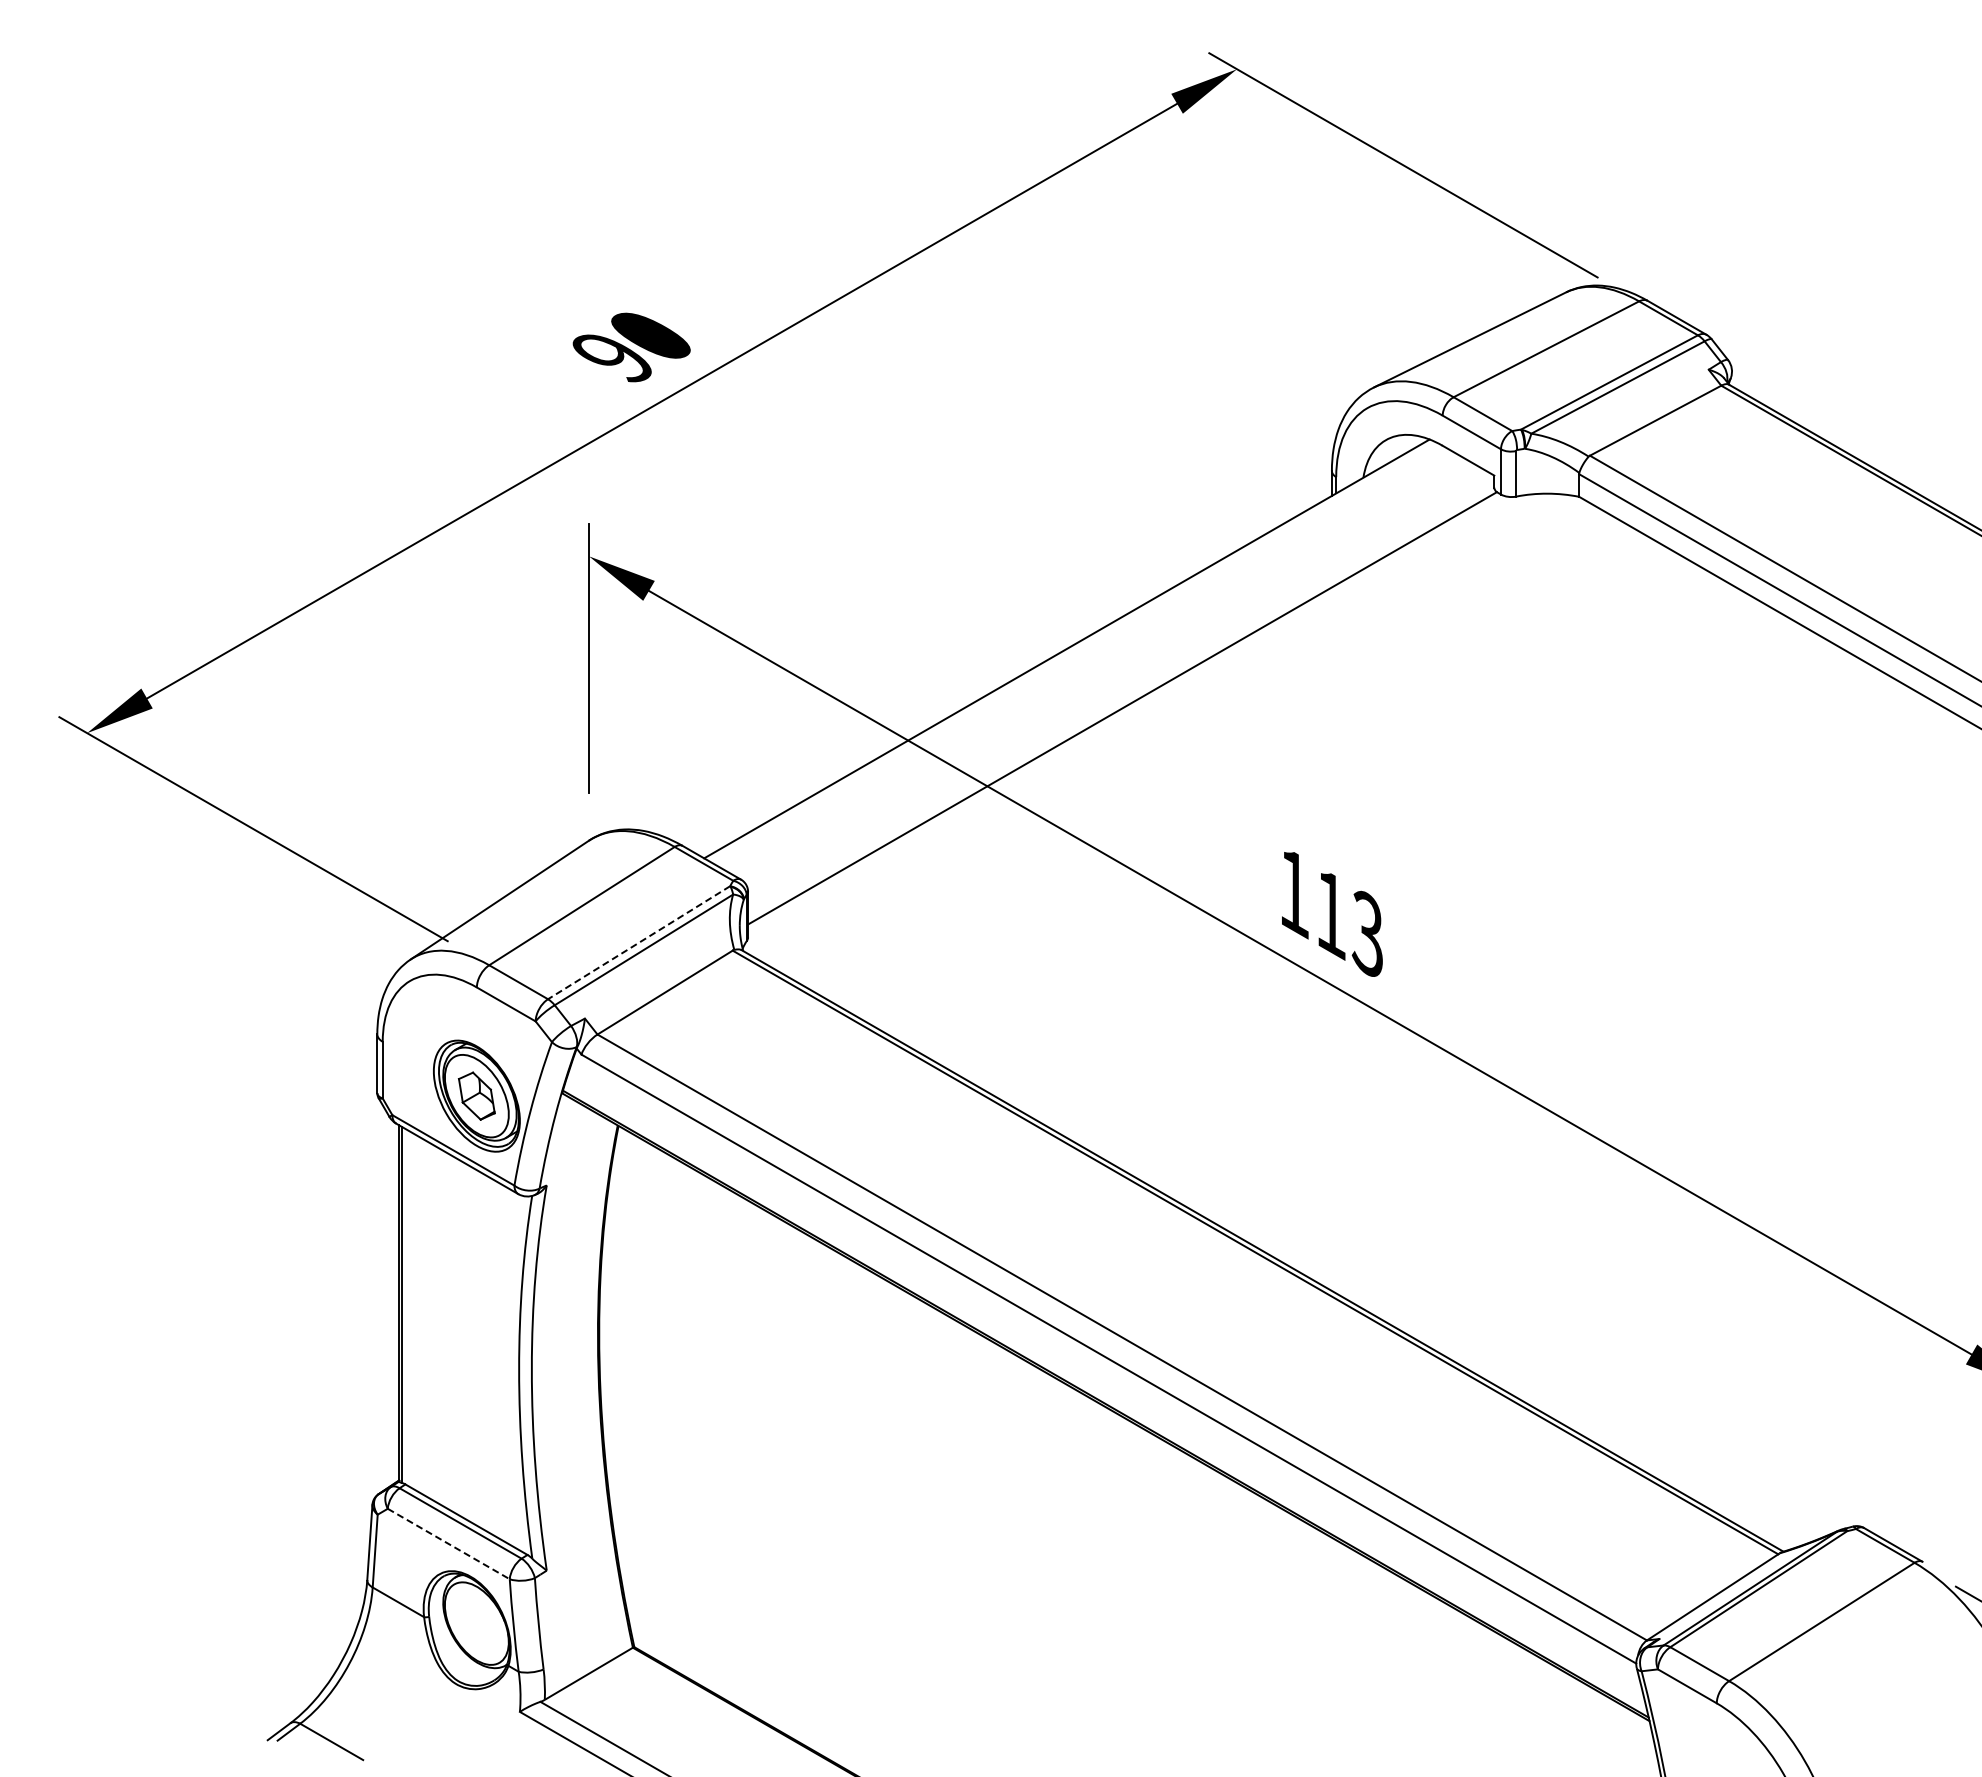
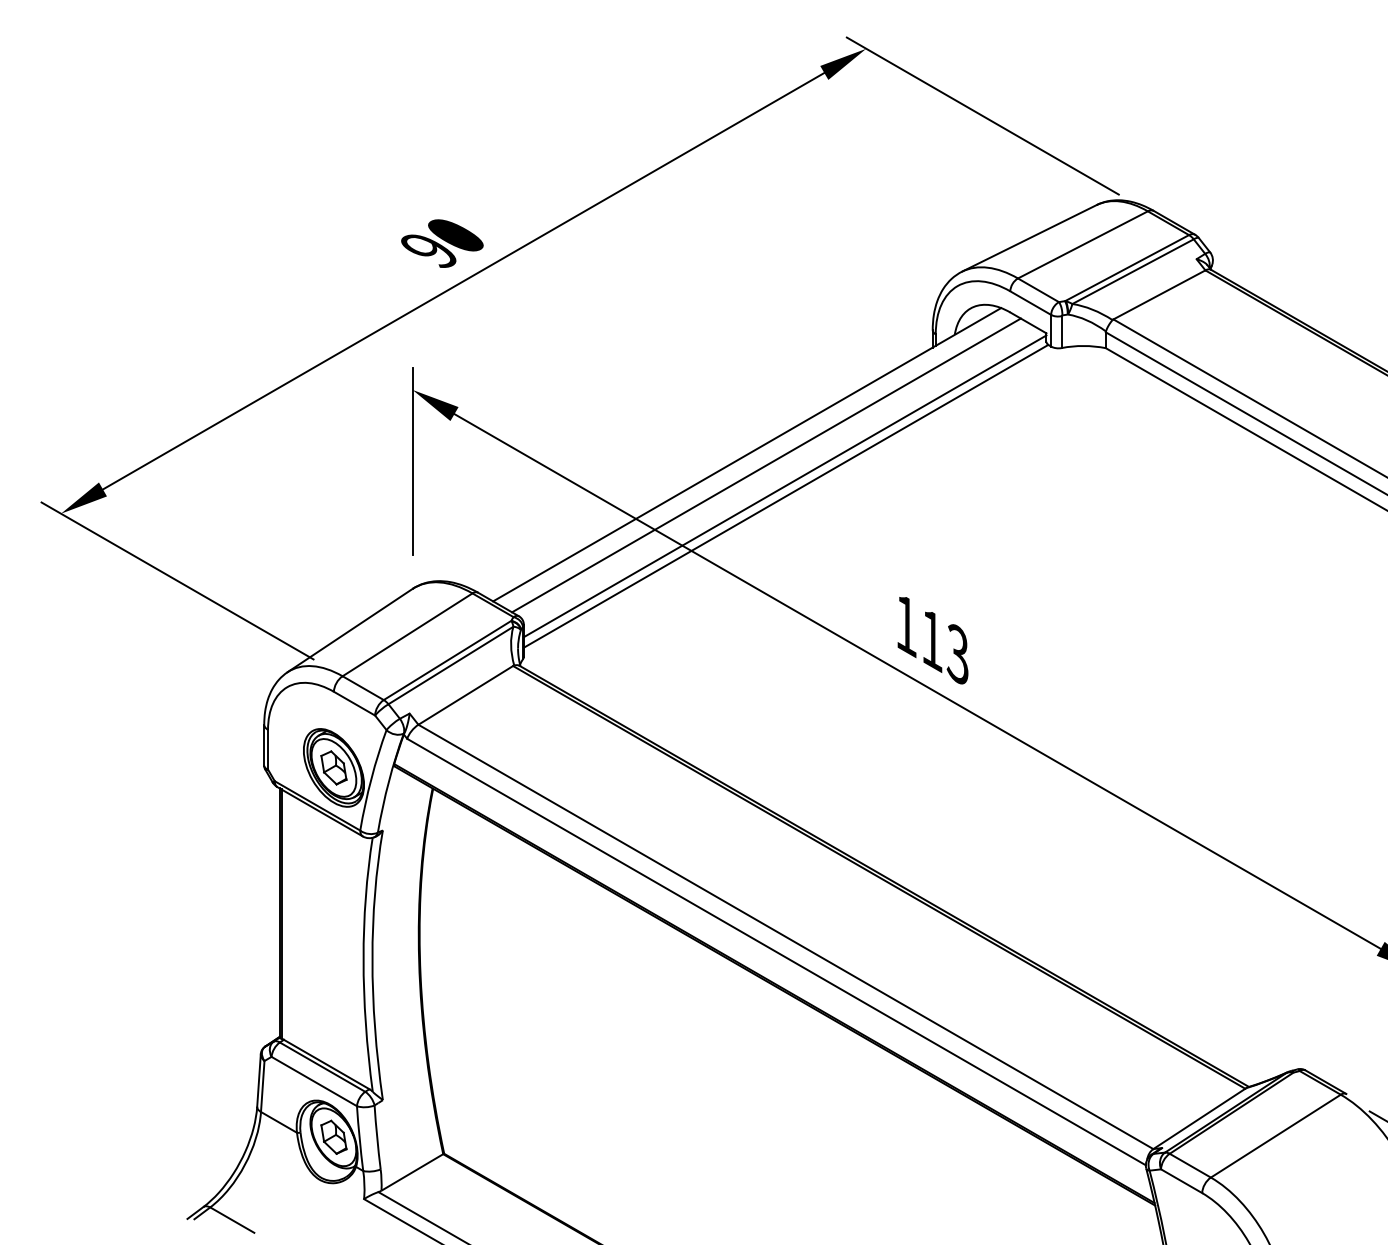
line: (1094, 663) -> (766, 464), added
line: (1121, 693) -> (785, 485), added
line: (638, 942) -> (447, 660), dashed -> solid
line: (449, 1544) -> (314, 1081), dashed -> solid
part: (476, 1623) -> (333, 1137), added

